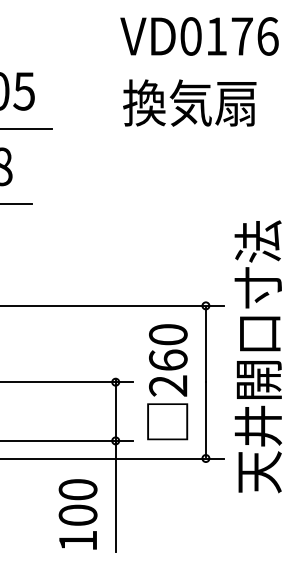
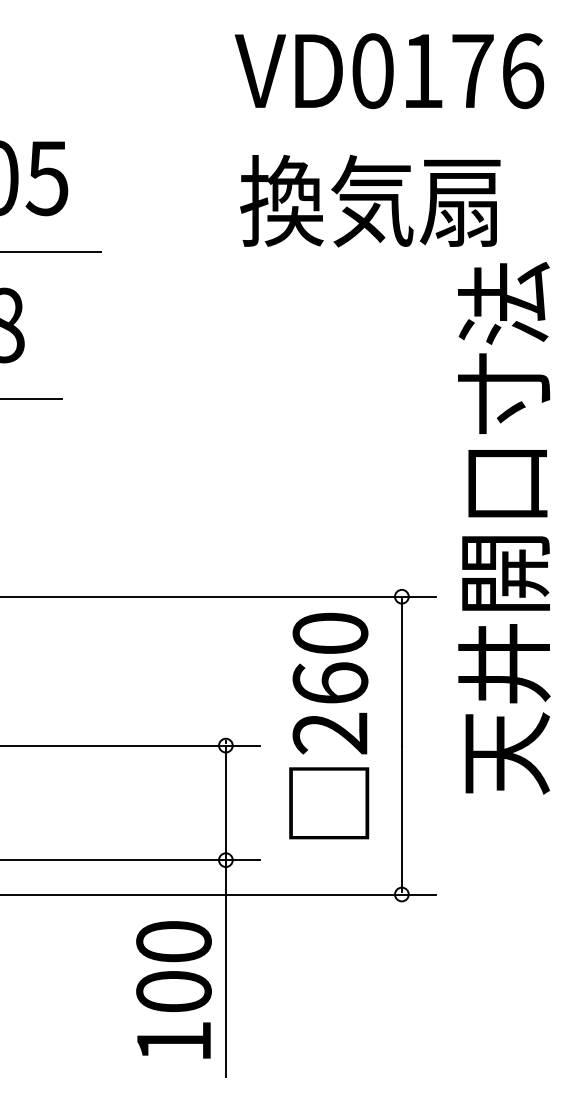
text: (257, 356) -> (502, 527), moved
text: (167, 382) -> (328, 726), moved
text: (77, 514) -> (172, 990), moved

